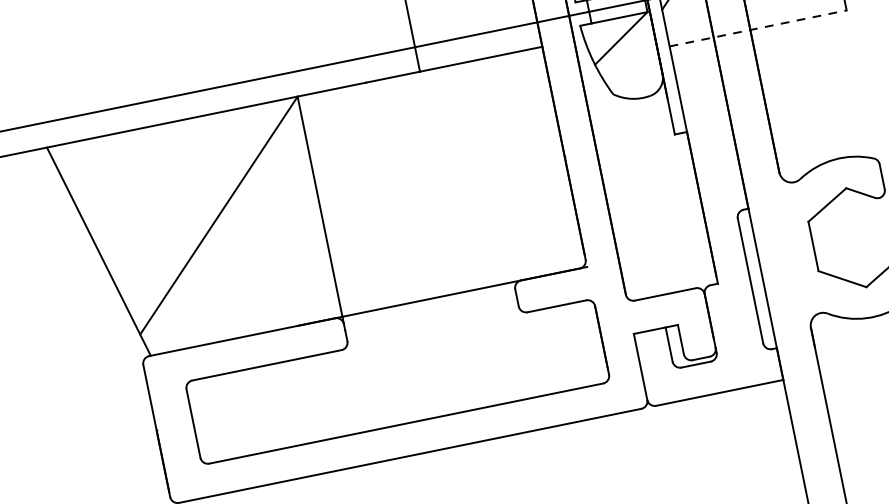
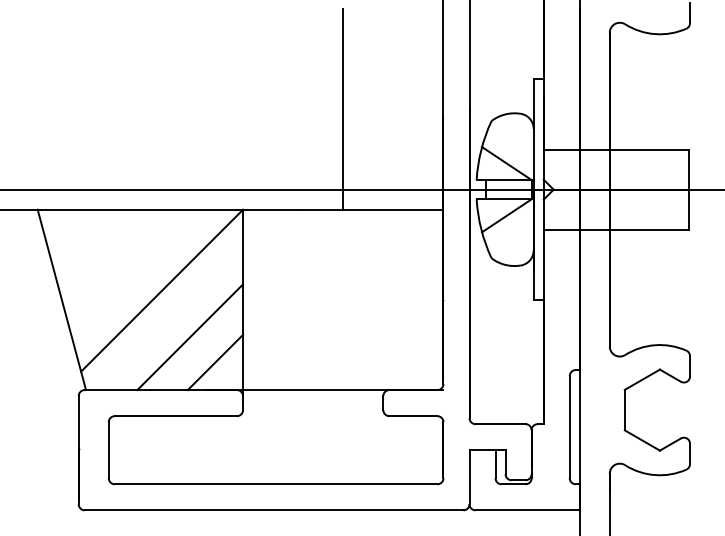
line: (758, 28) -> (616, 229), dashed -> solid
line: (265, 265) -> (190, 337), added
line: (301, 289) -> (215, 362), added

